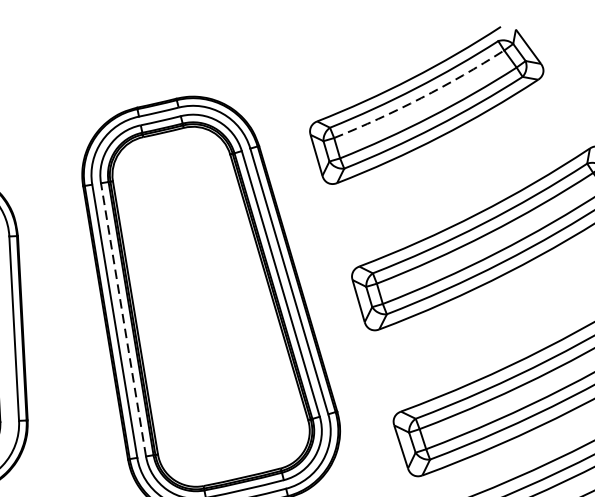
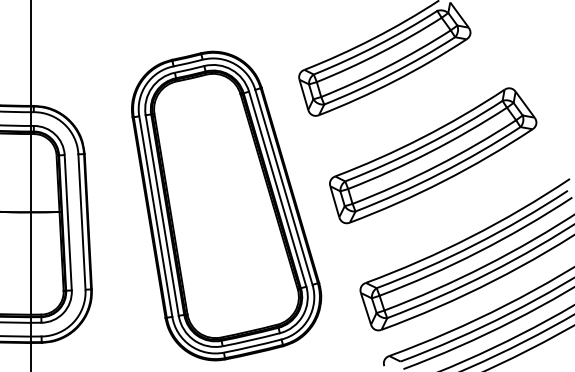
arc: (420, 97) -> (380, 52), dashed -> solid
line: (123, 319) -> (162, 215), dashed -> solid

